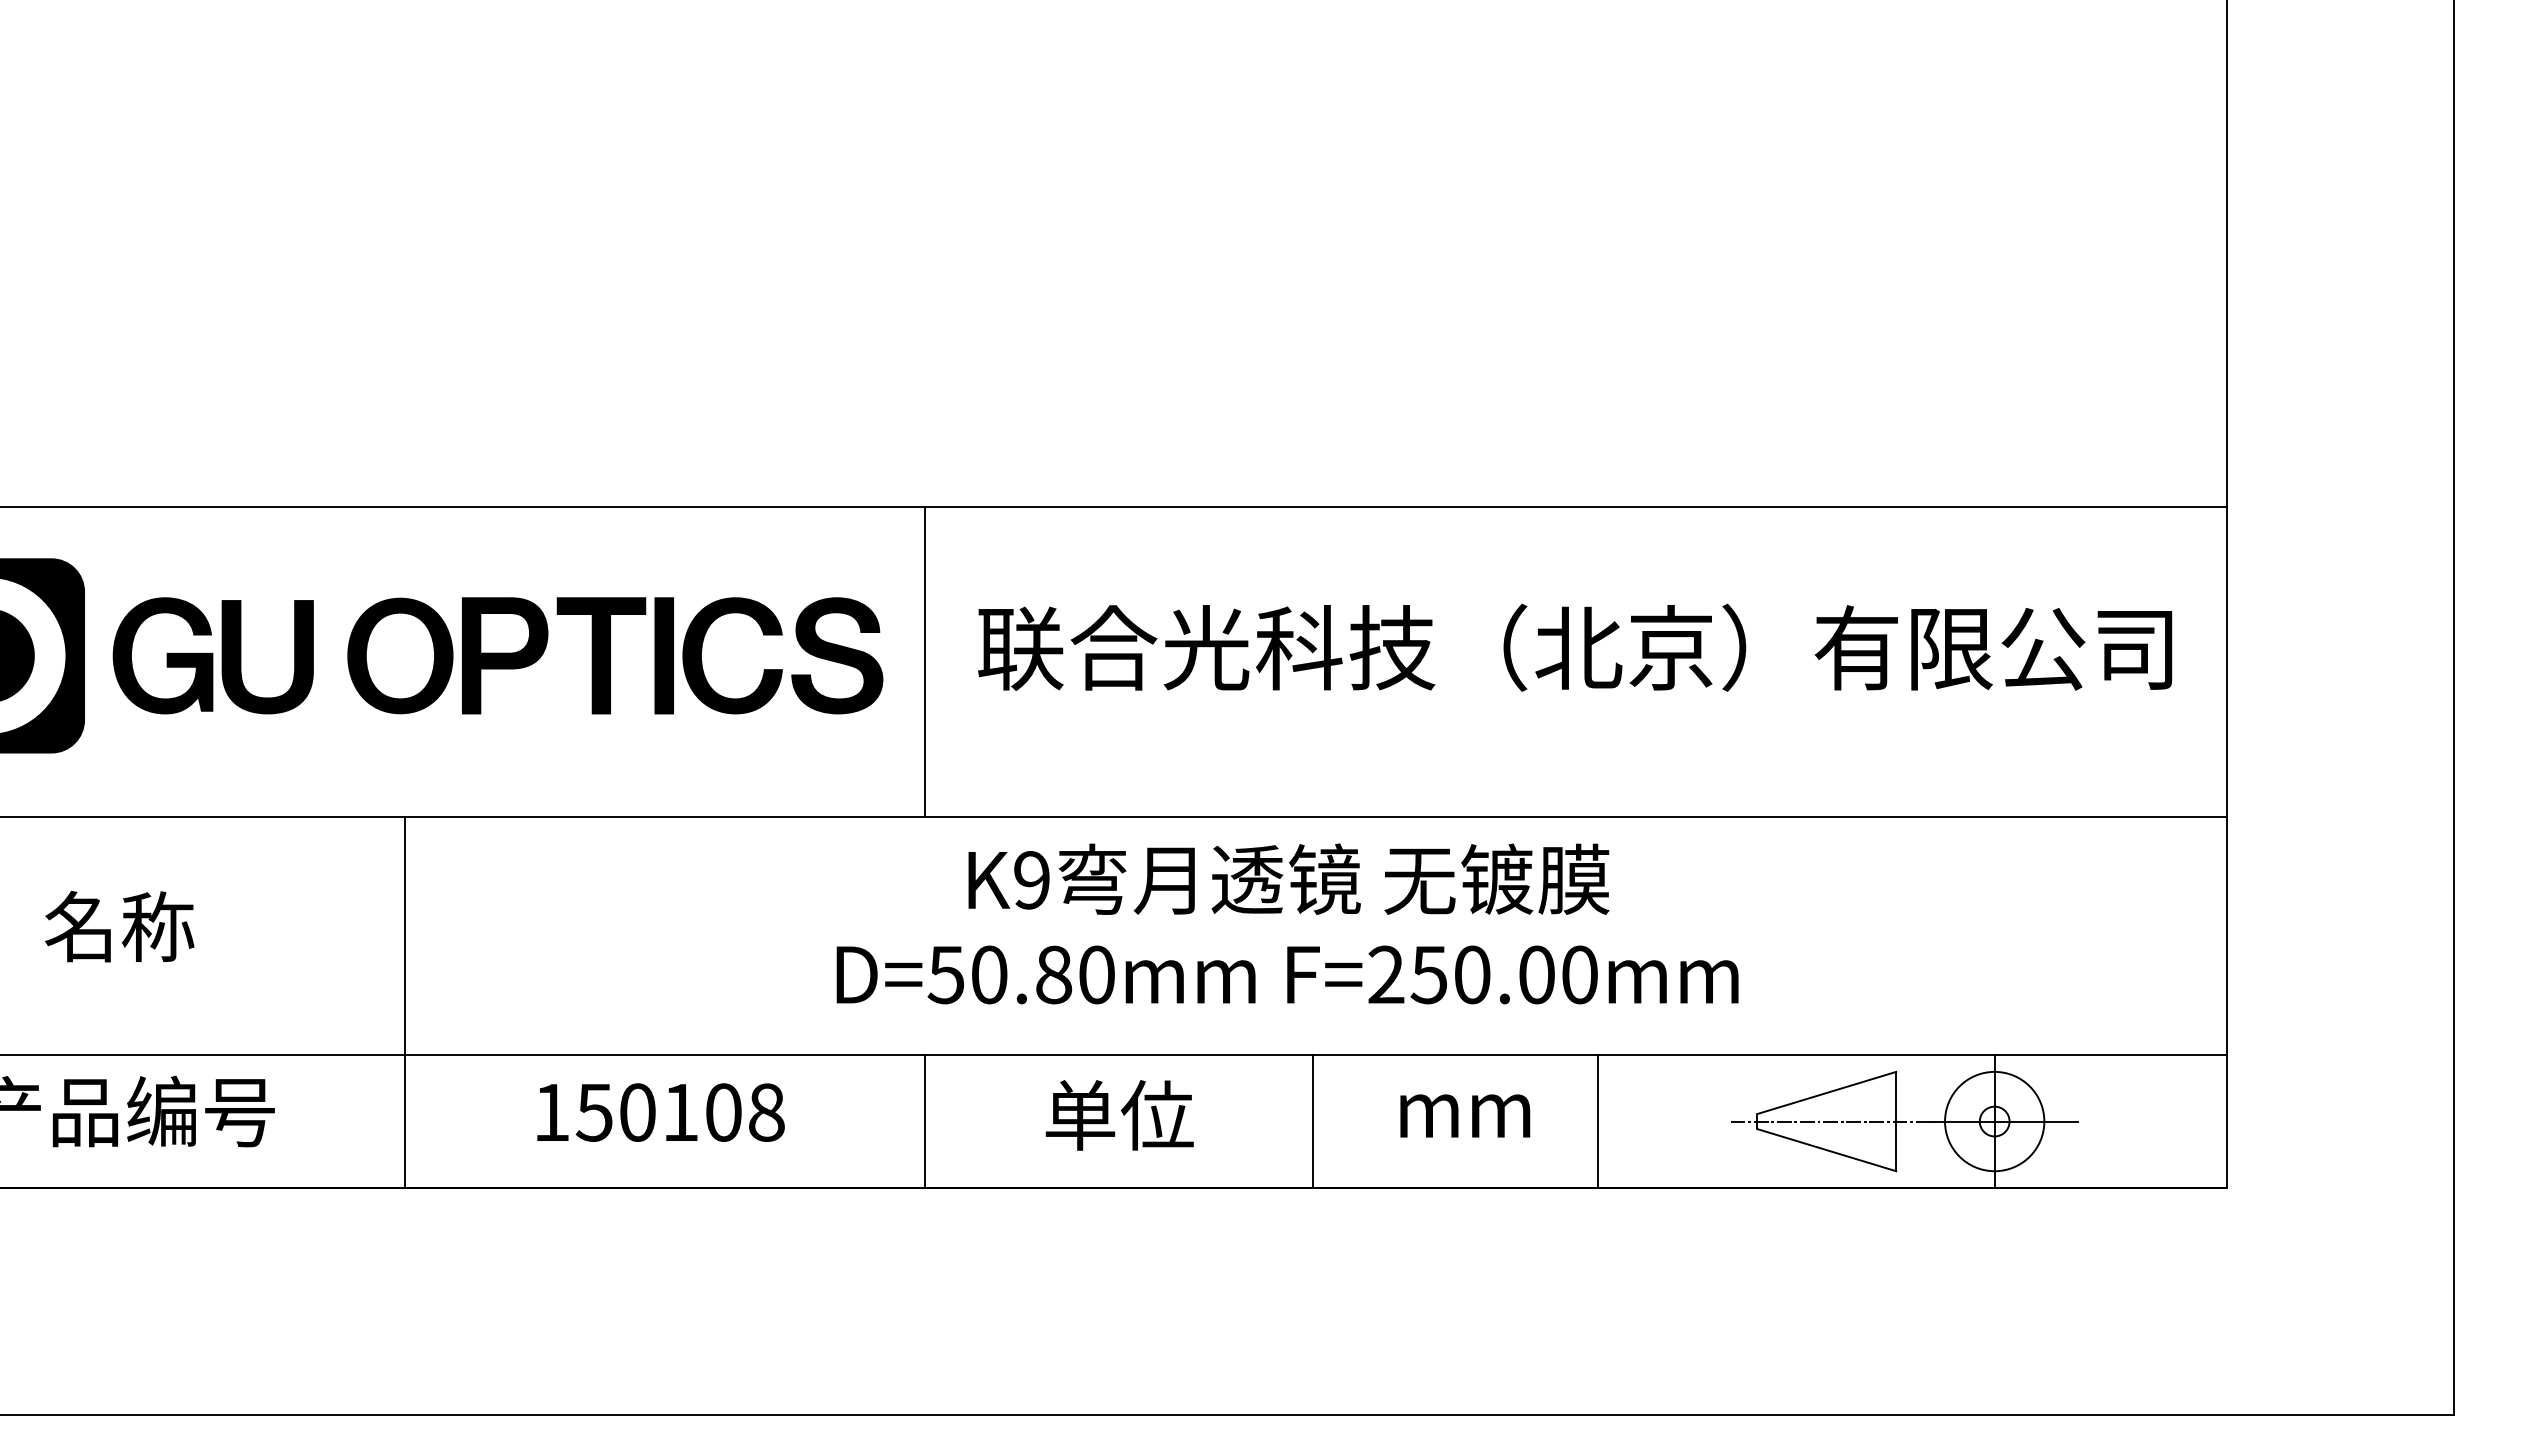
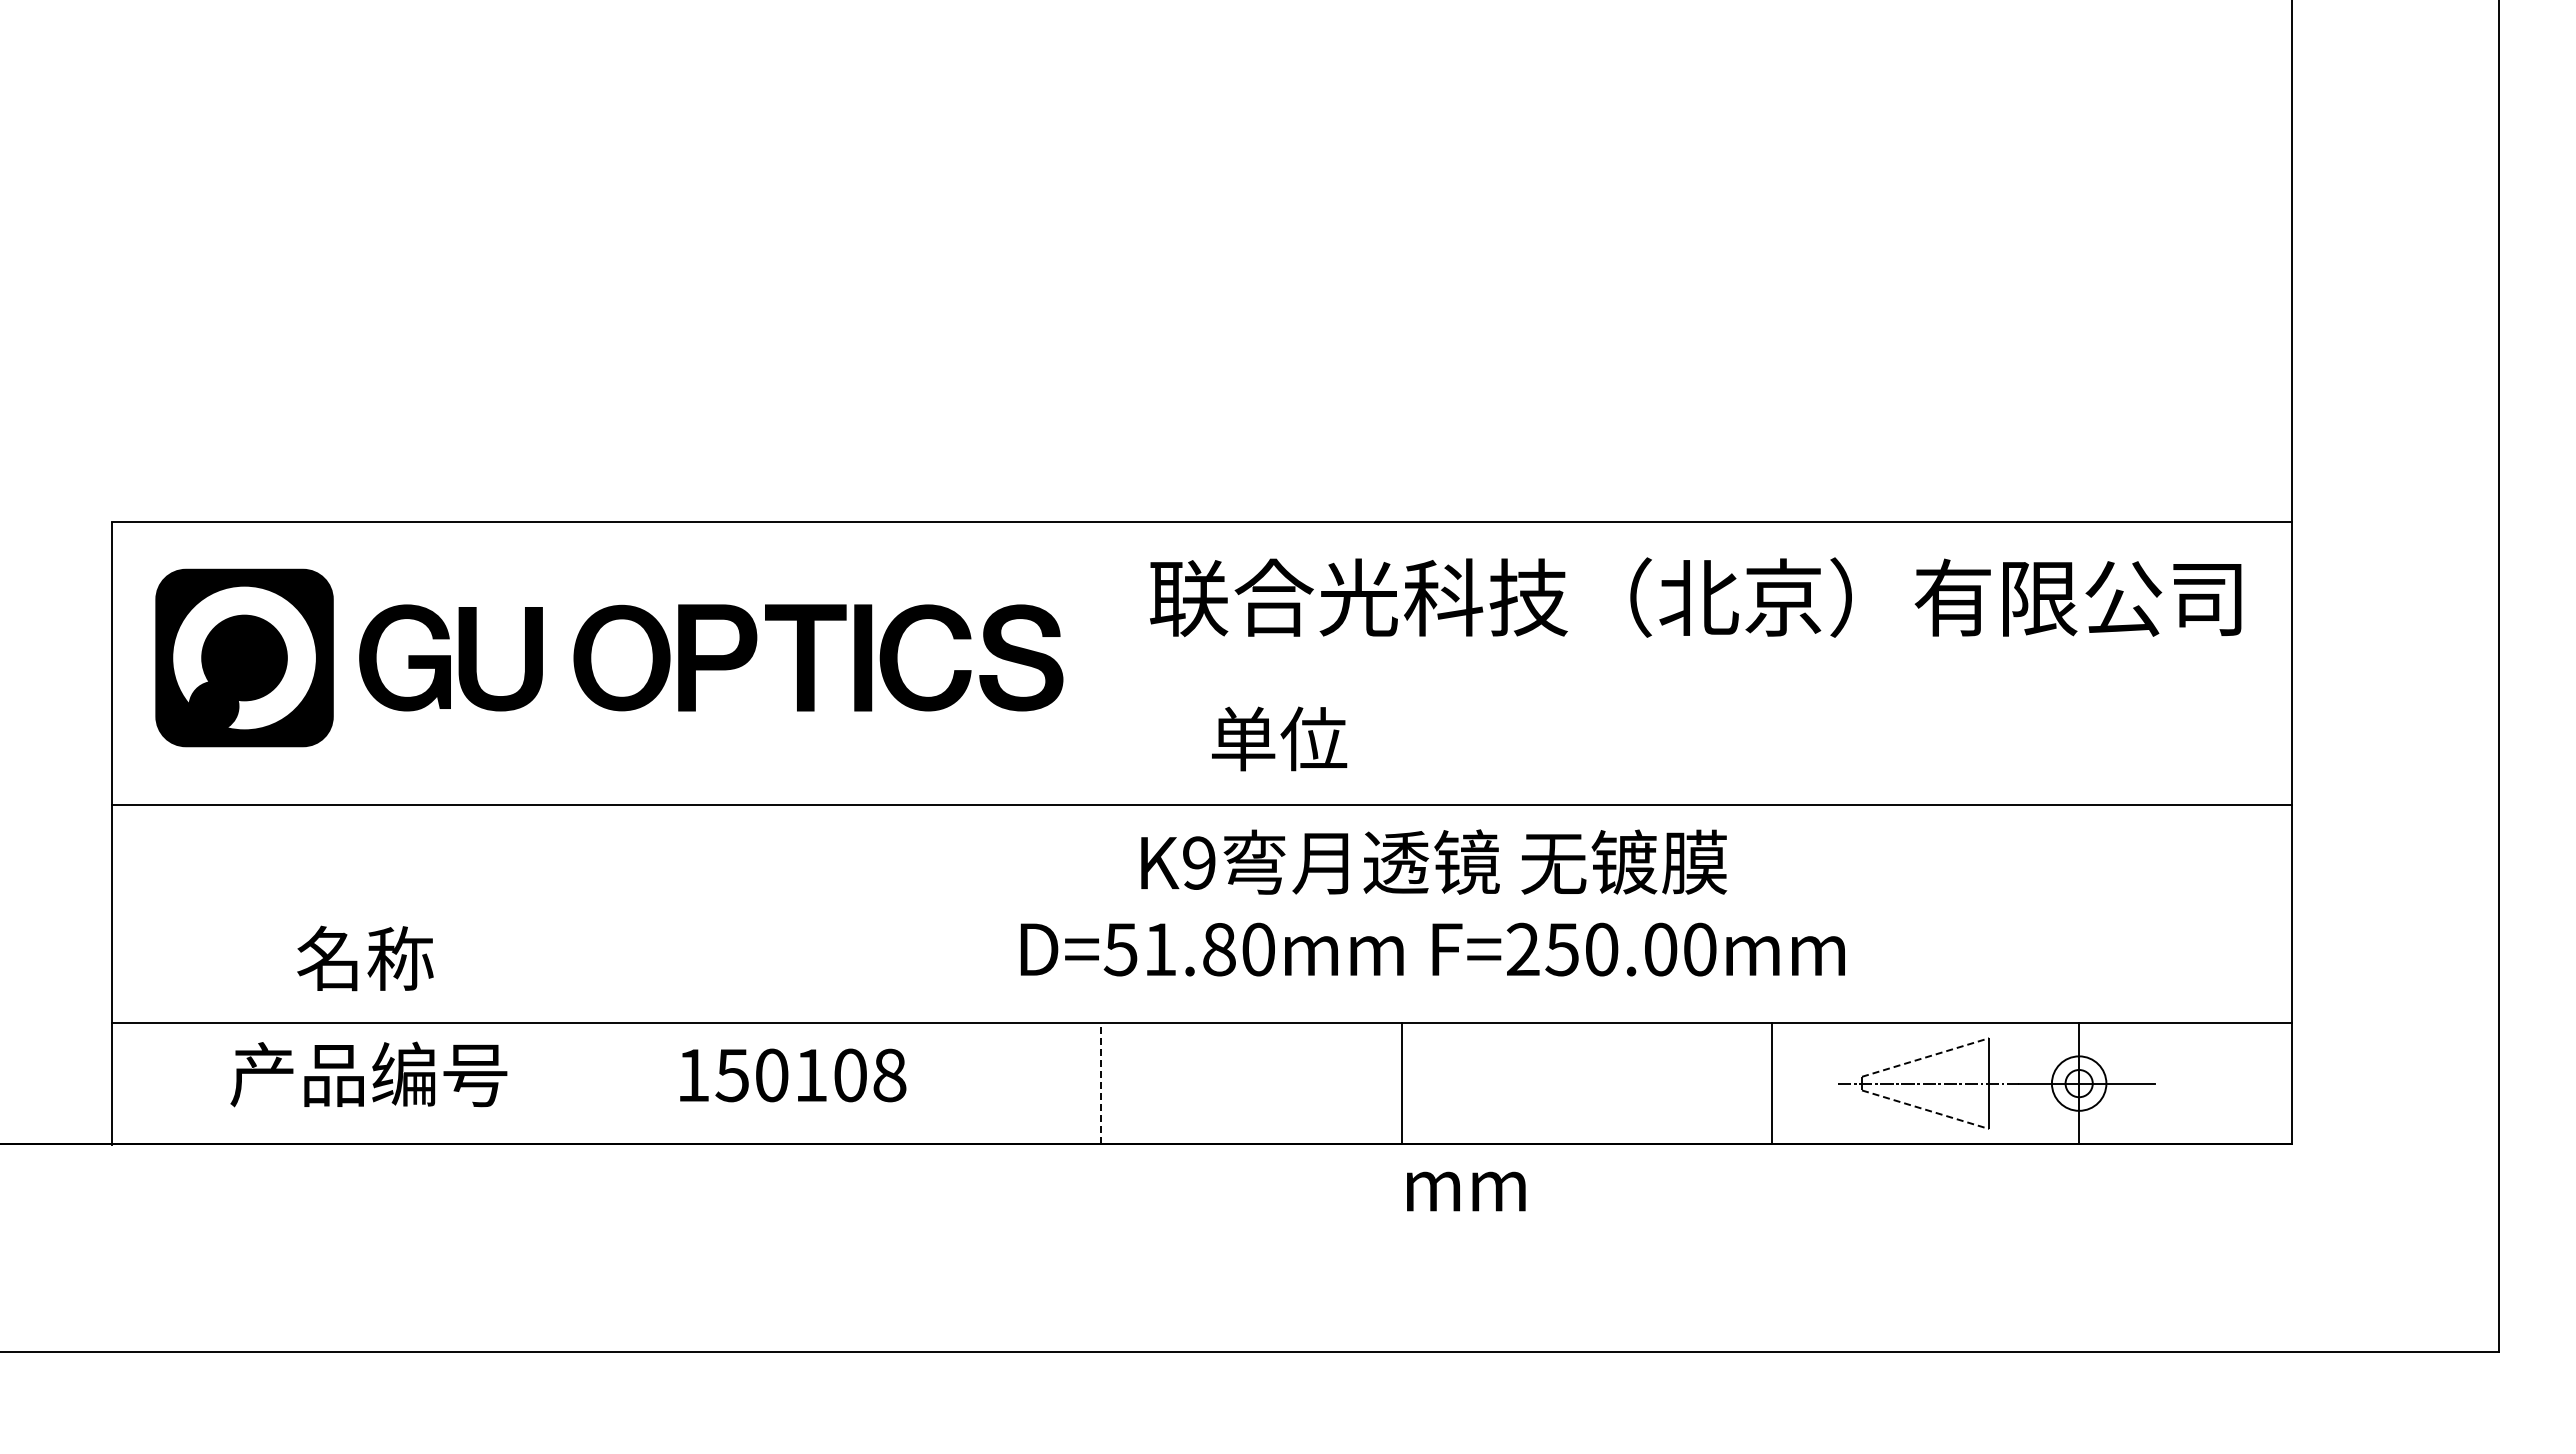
text: (1574, 647) -> (1695, 597), moved
line: (925, 660) -> (1101, 662), removed
text: (119, 926) -> (365, 958), moved
text: (989, 974) -> (1160, 949), D=50.80mm -> D=51.80mm
line: (405, 1002) -> (626, 974), removed
line: (1827, 1092) -> (1926, 1057), solid -> dashed
text: (661, 1112) -> (793, 1075), moved
text: (1119, 1114) -> (1279, 738), moved
text: (1465, 1115) -> (1466, 1191), moved
line: (925, 1121) -> (1101, 1083), solid -> dashed
line: (1313, 1121) -> (1402, 1083), moved
line: (1597, 1121) -> (1771, 1083), moved
circle: (1993, 1121) -> (2078, 1083), size x0.6
line: (1827, 1149) -> (1926, 1109), solid -> dashed

